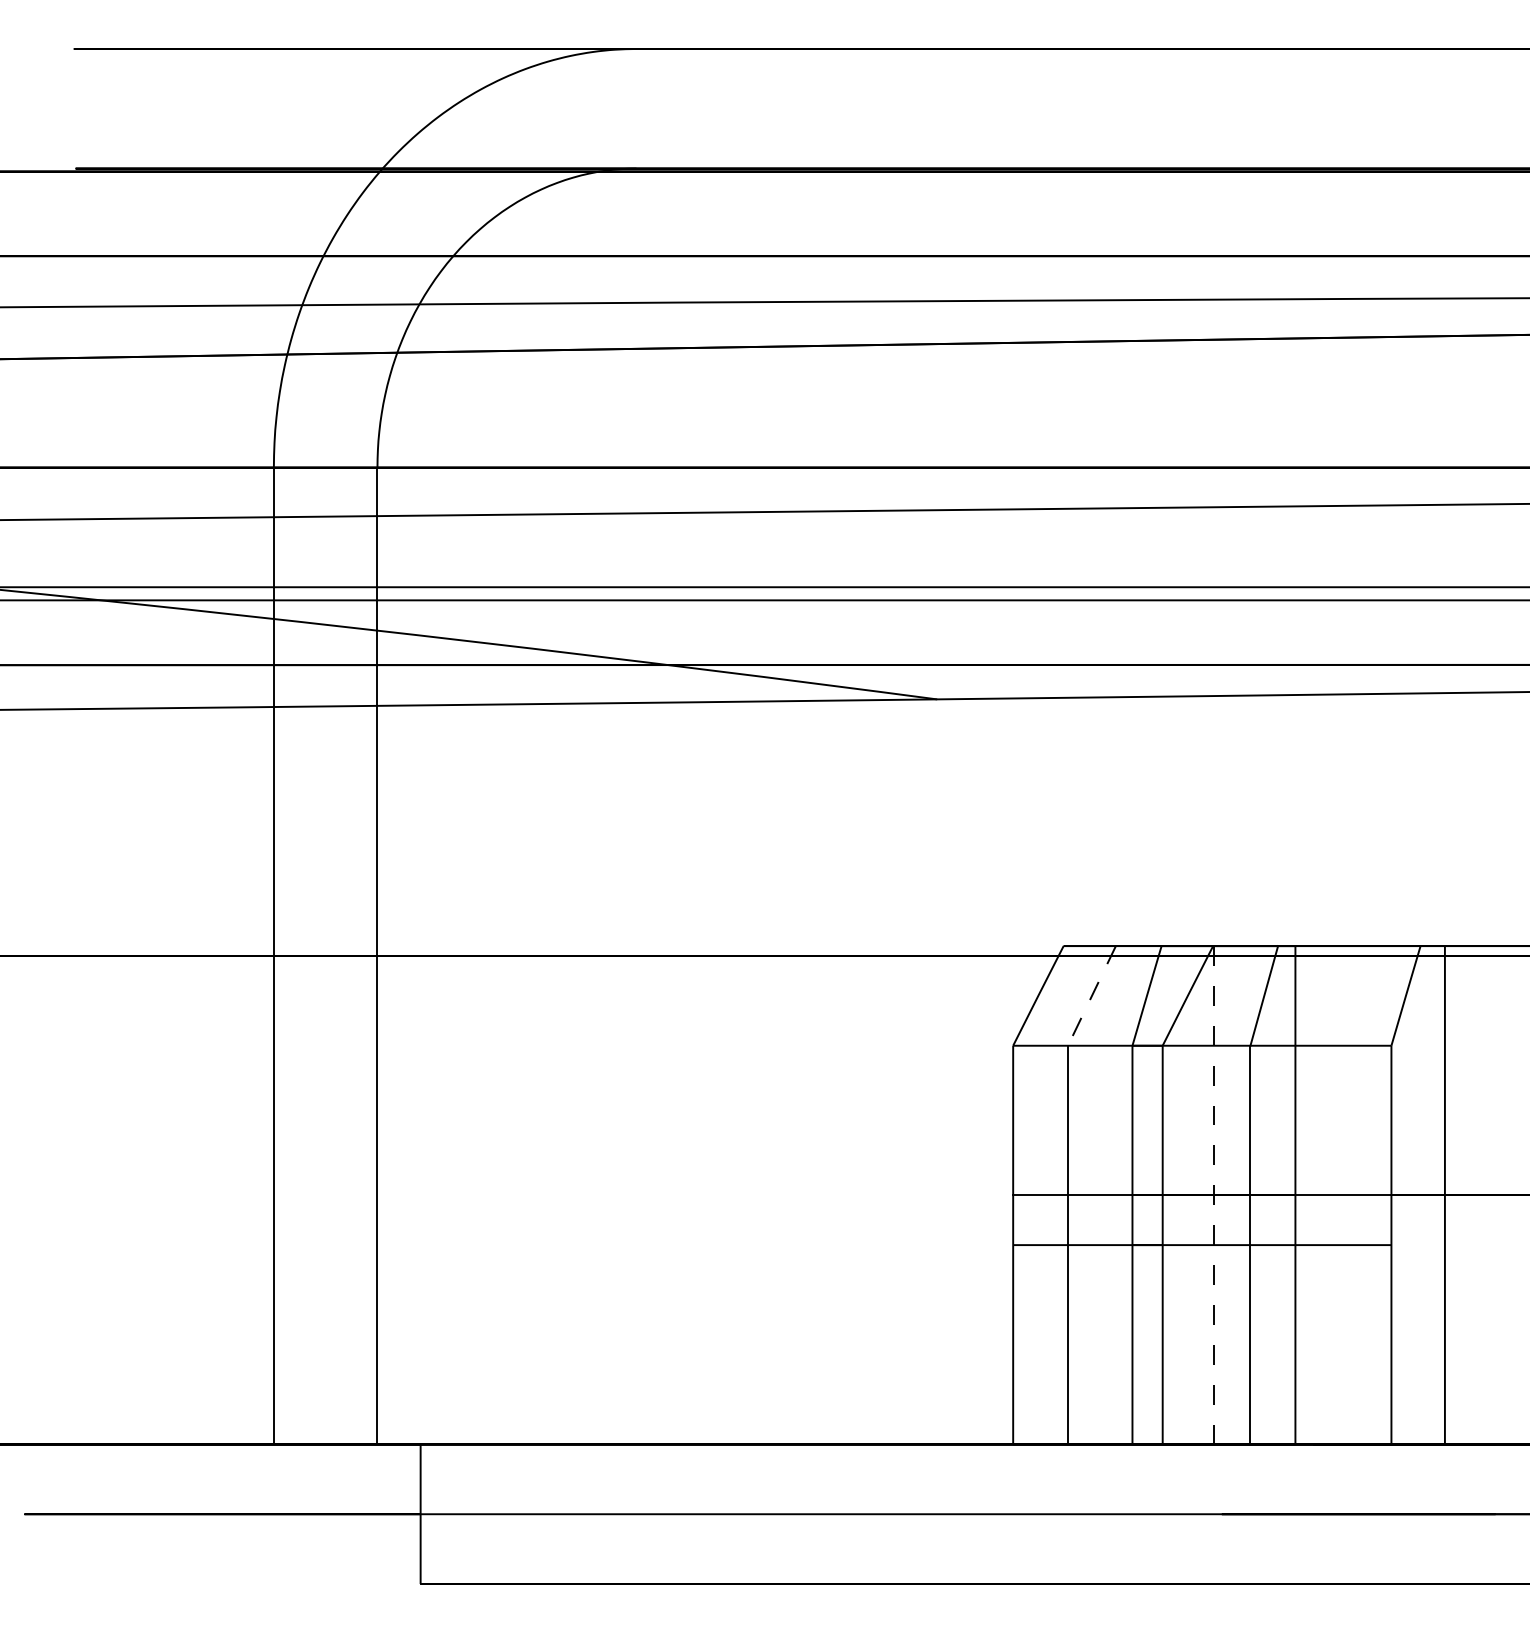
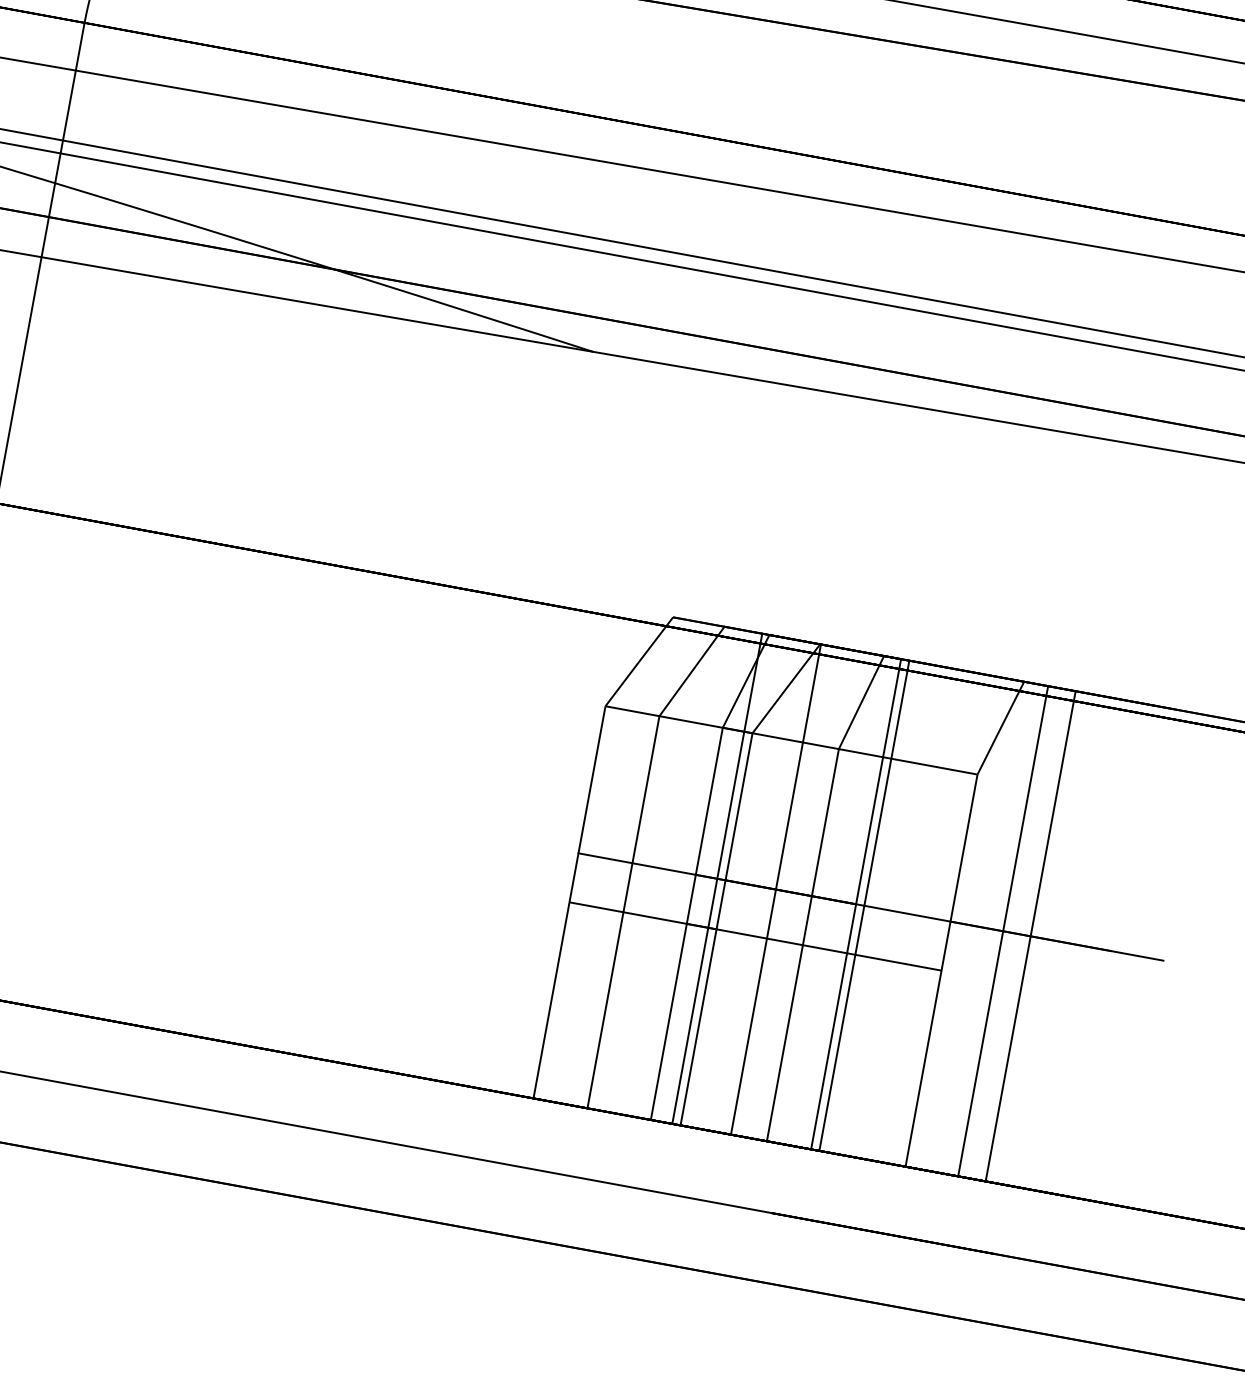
line: (1091, 996) -> (691, 671), dashed -> solid
line: (1213, 1194) -> (775, 888), dashed -> solid
line: (1154, 1195) -> (717, 879), added
line: (1303, 1195) -> (864, 905), added
line: (1472, 1195) -> (1030, 936), added

